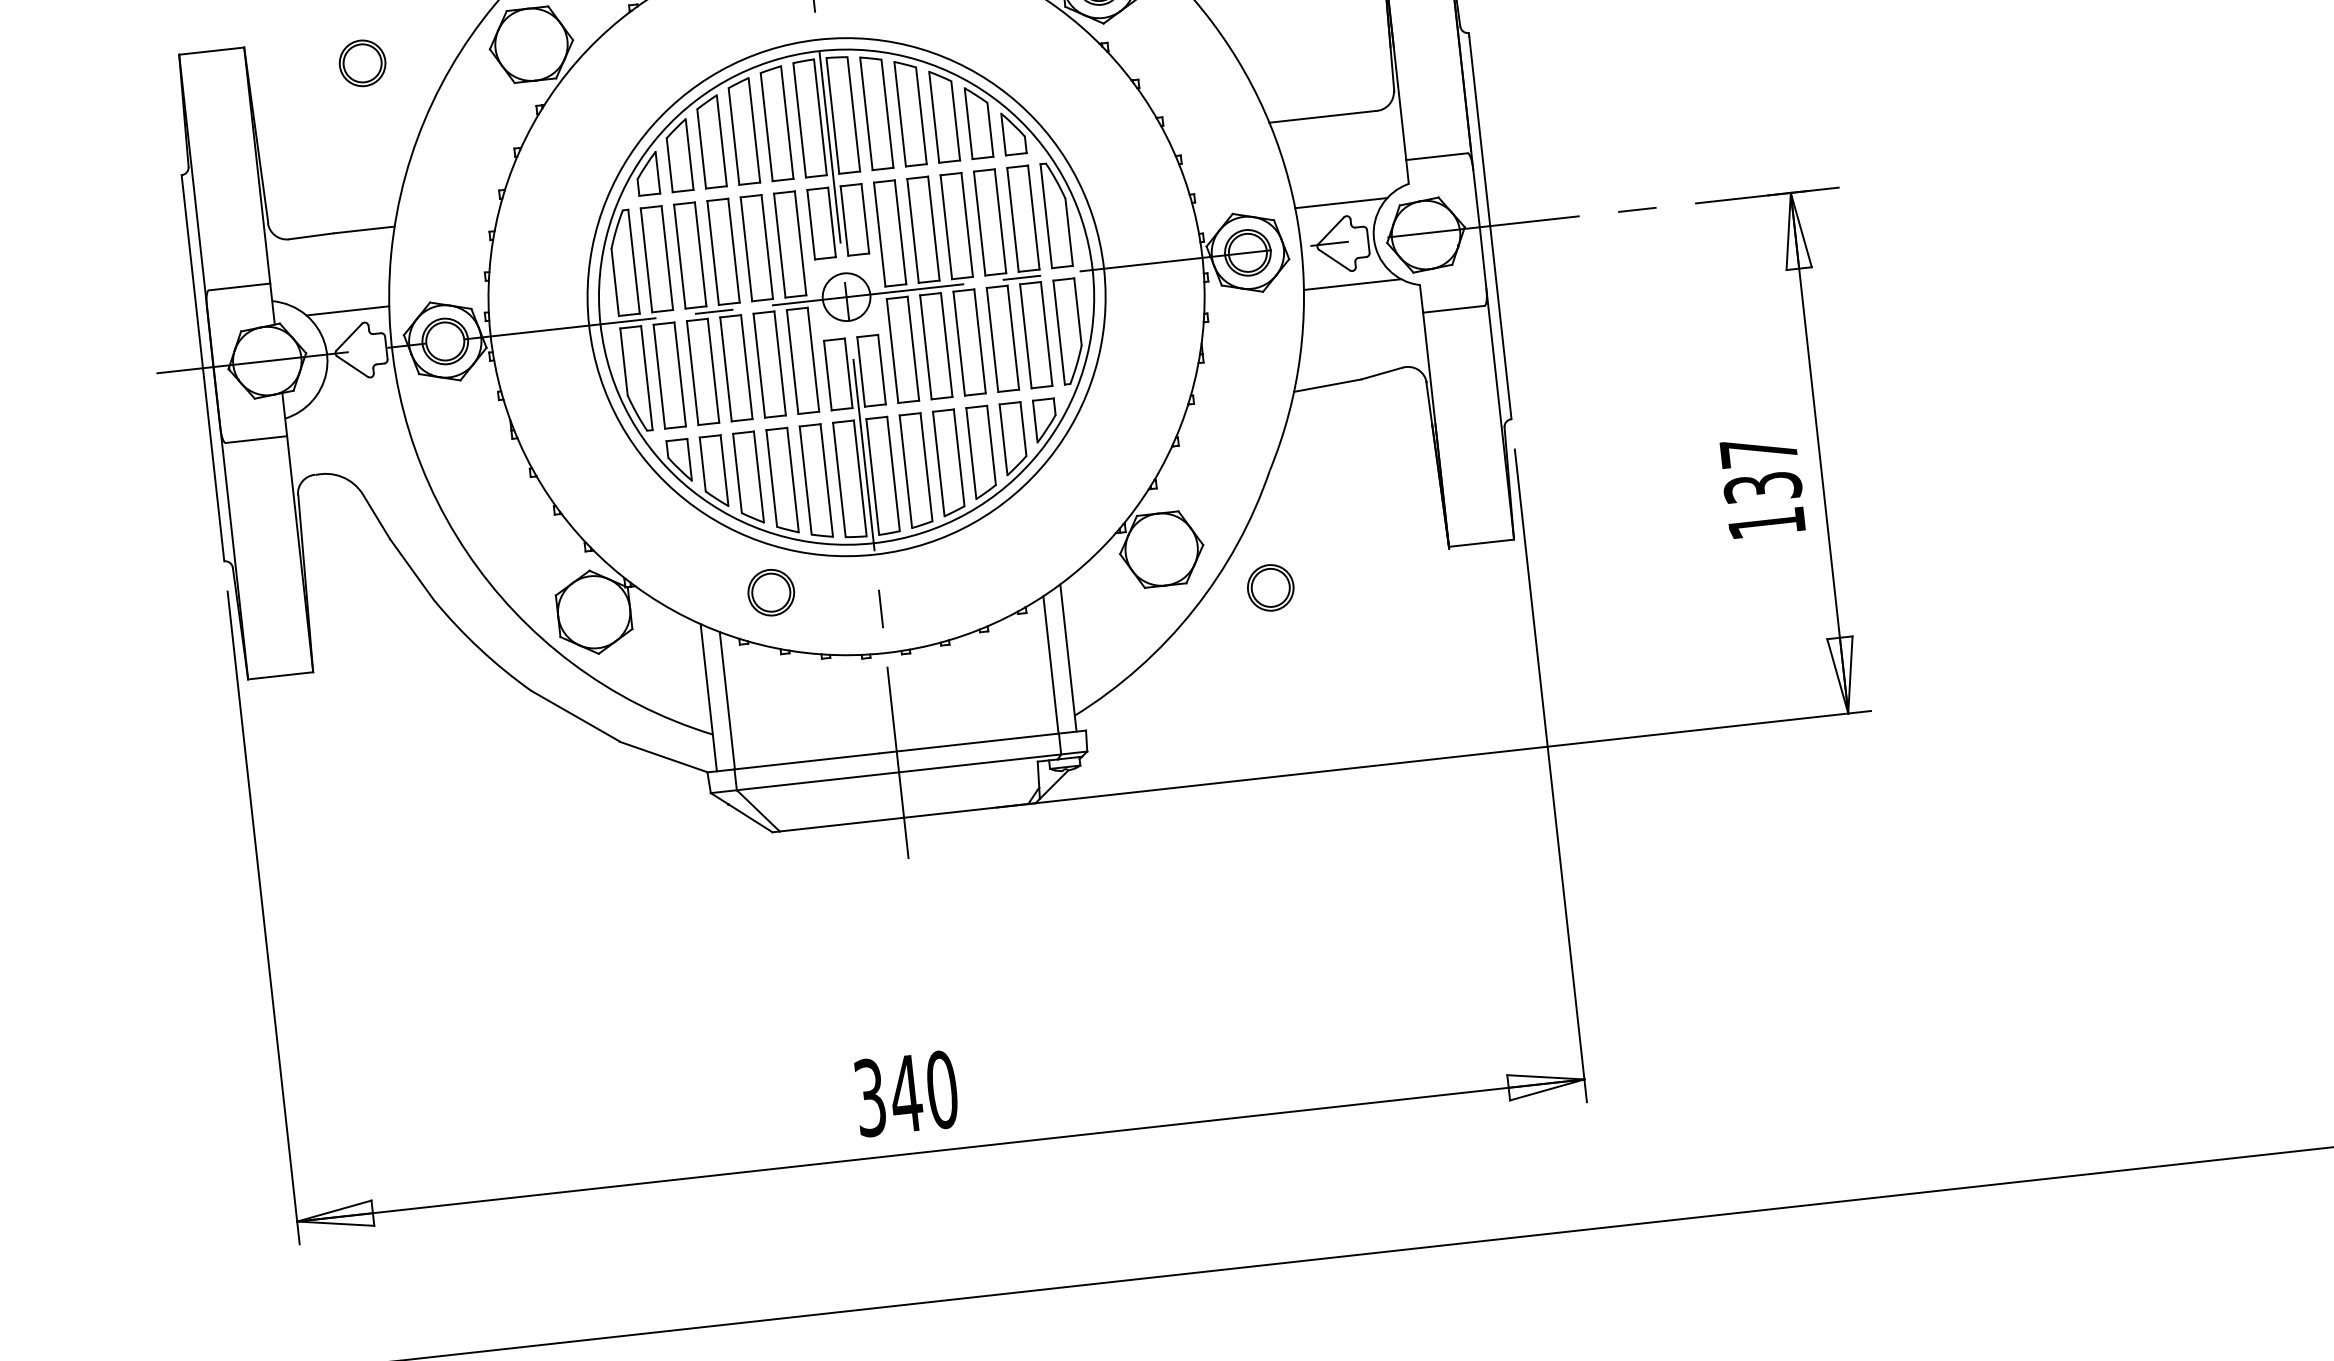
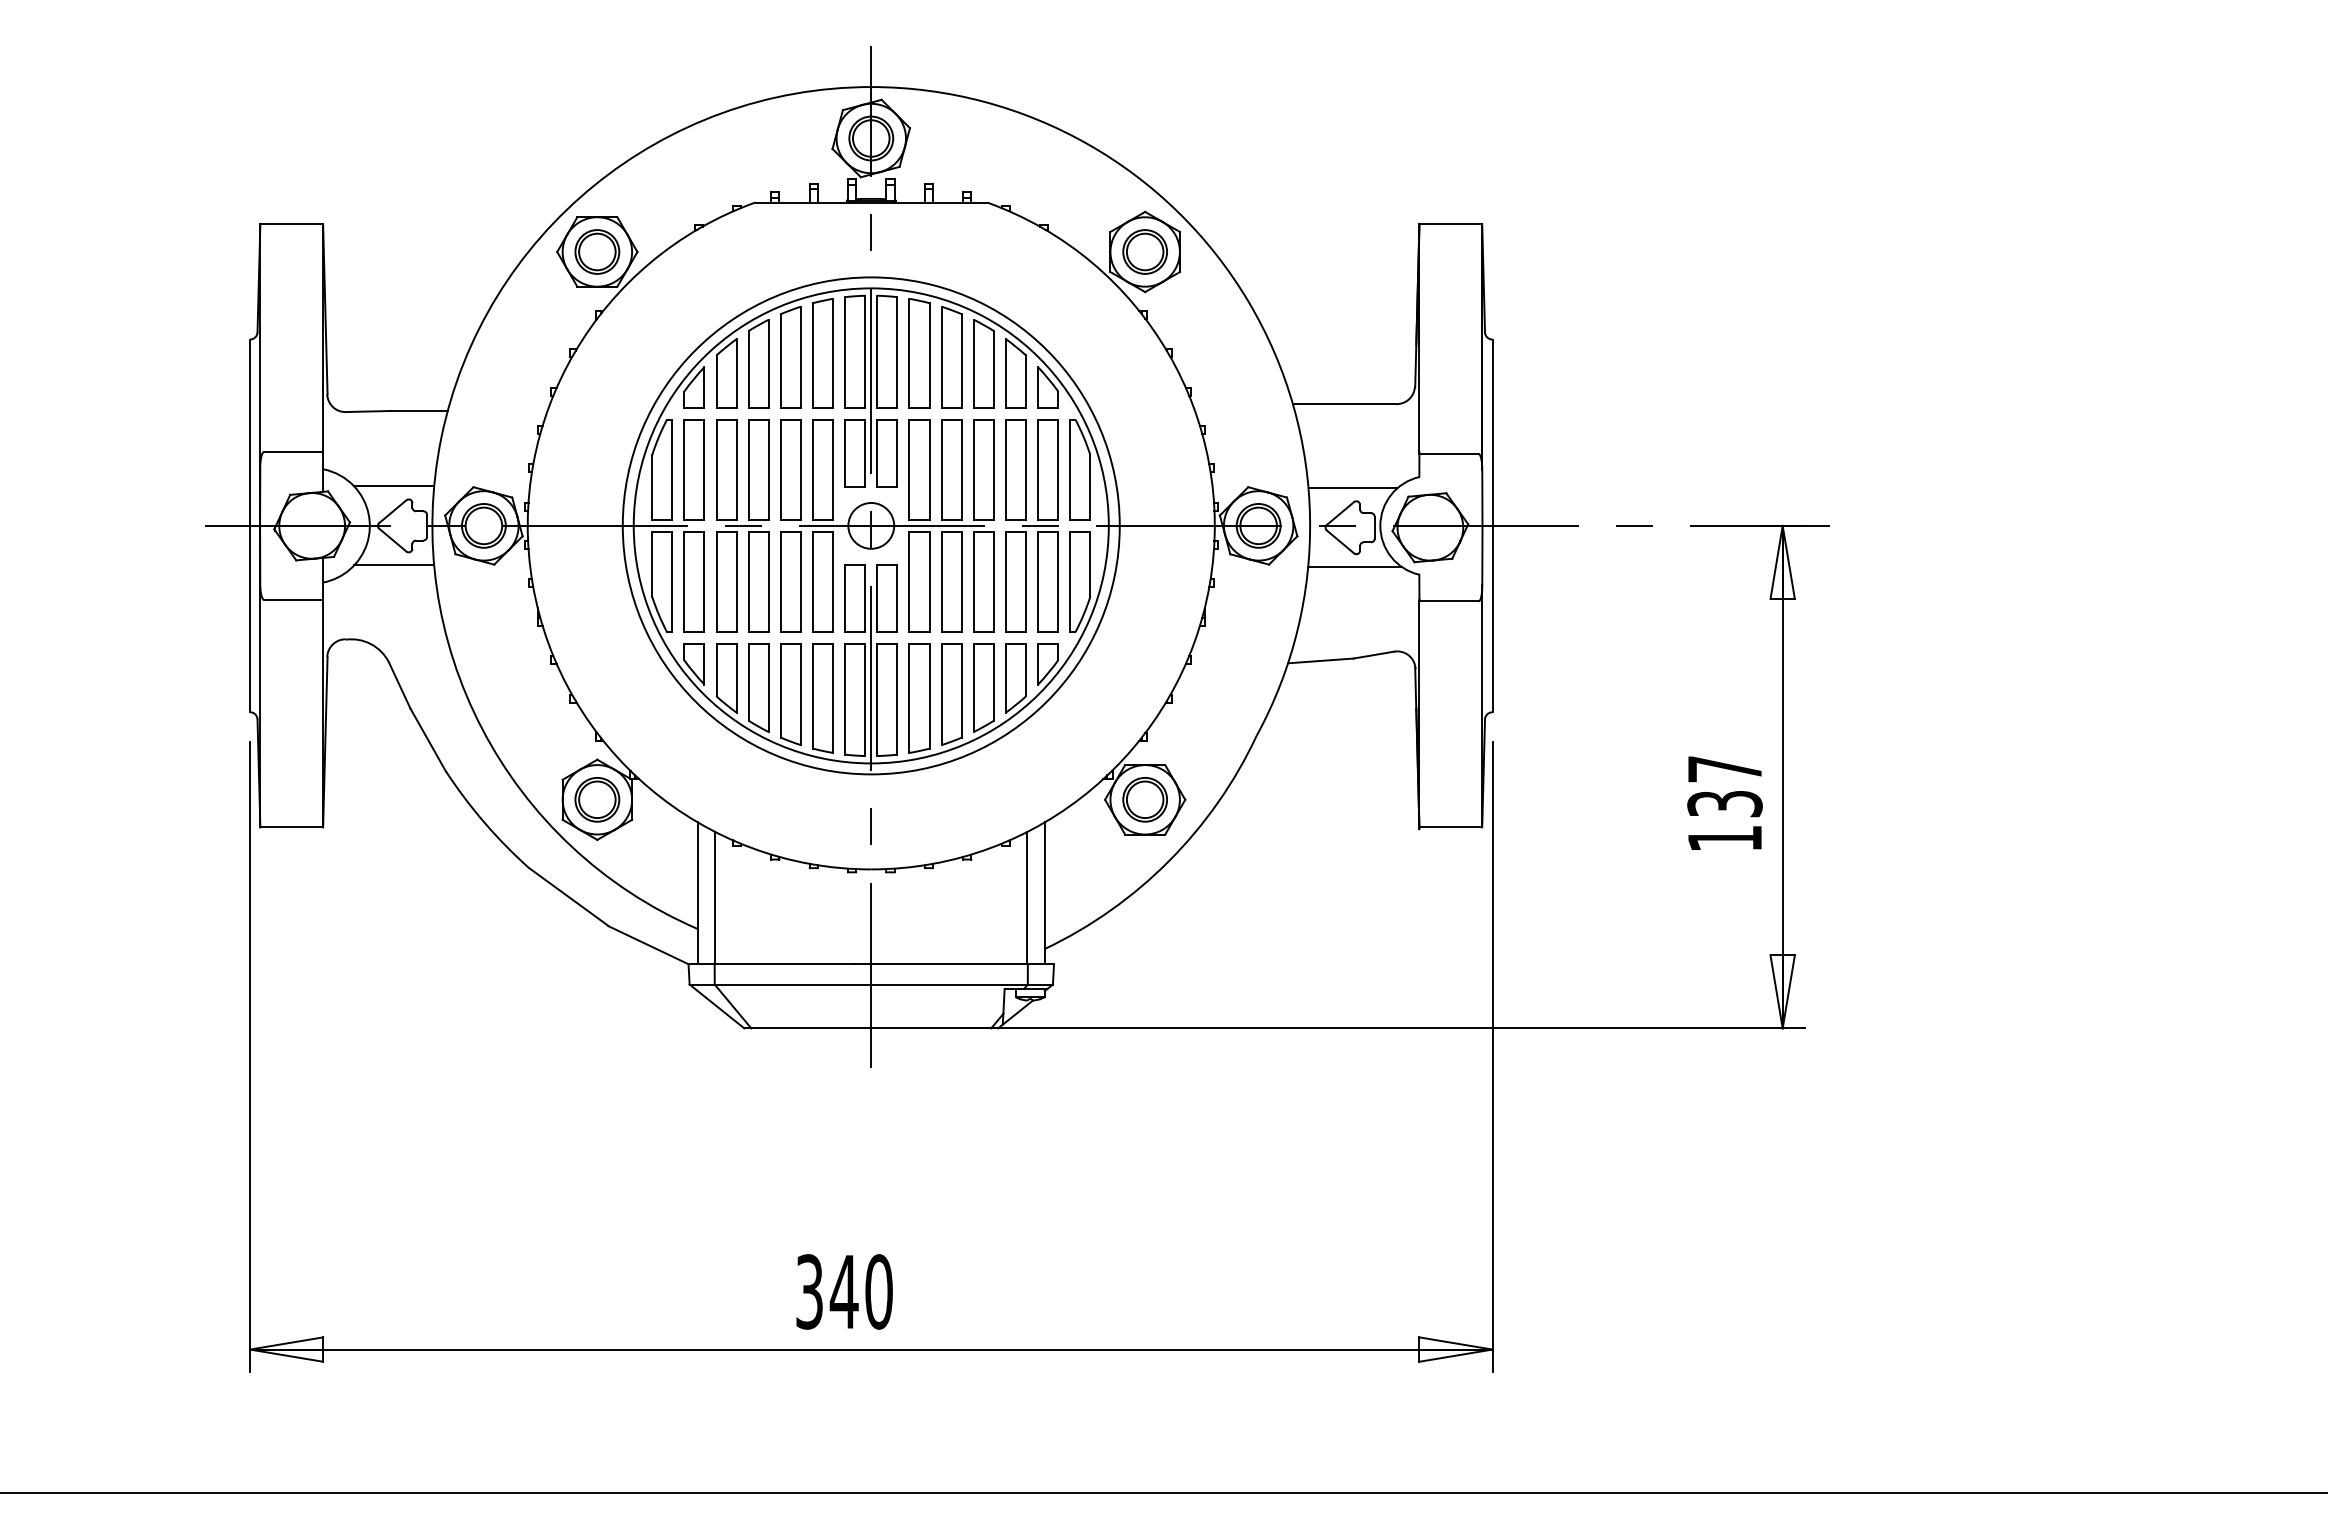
part: (362, 62) -> (597, 251), moved
line: (357, 392) -> (394, 565), added
part: (1270, 587) -> (1144, 799), moved
part: (771, 592) -> (597, 799), moved

